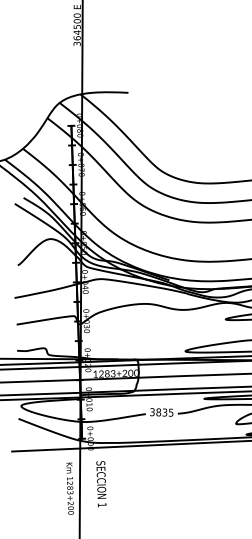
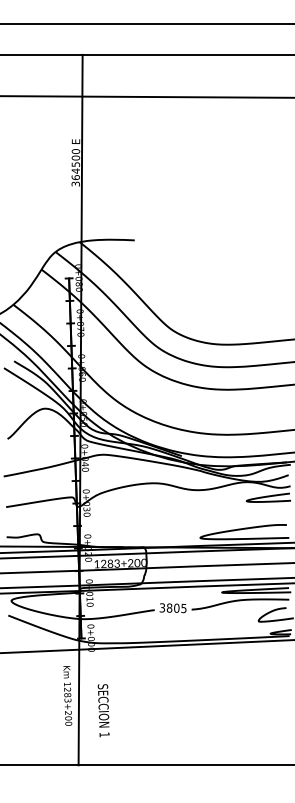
text: (164, 411) -> (176, 607), 3835 -> 3805
text: (101, 483) -> (103, 710), moved

